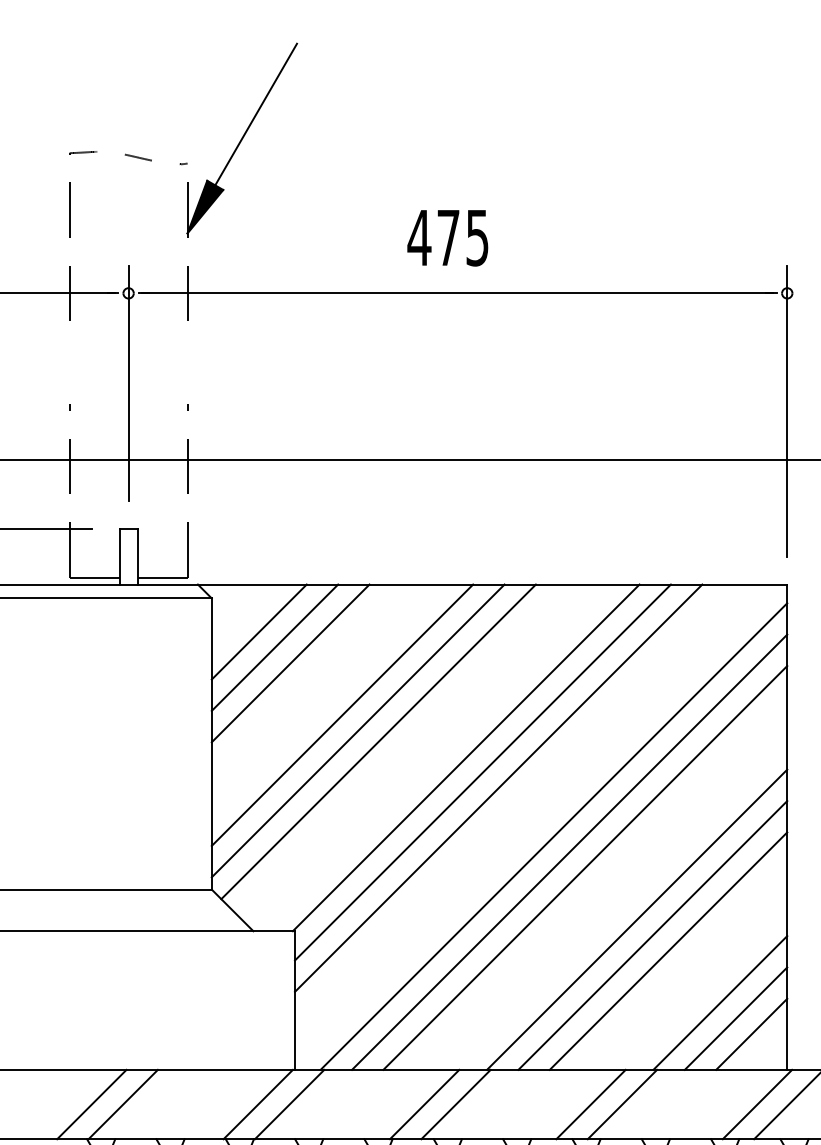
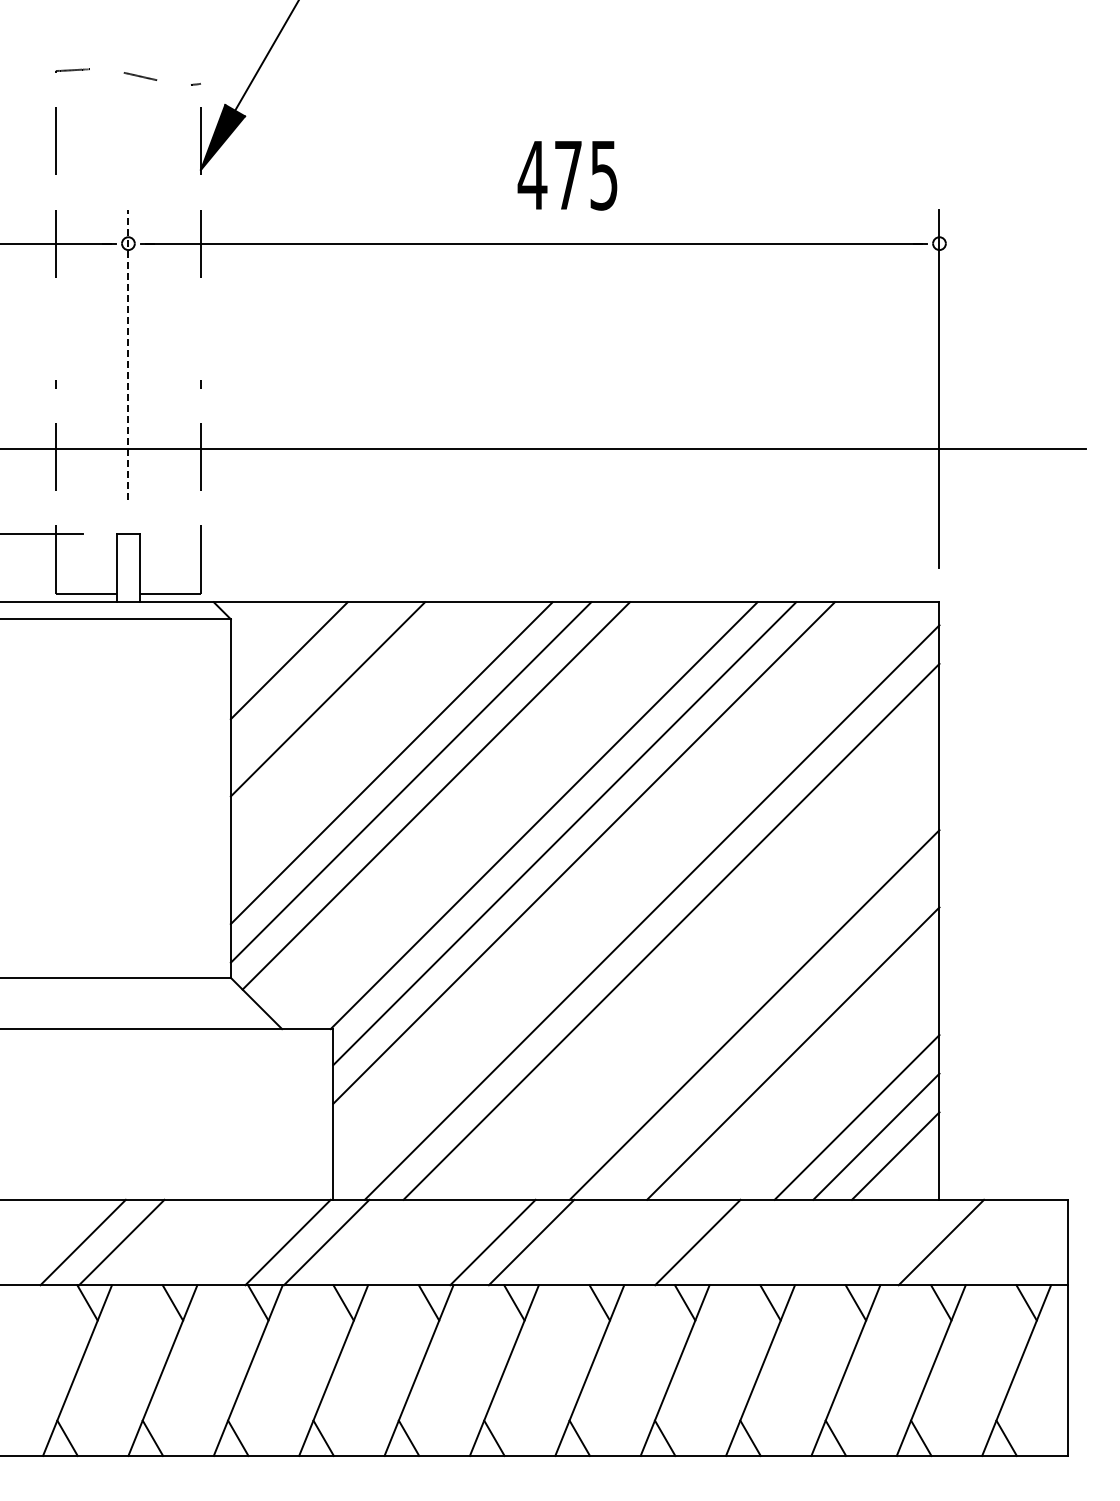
text: (447, 238) -> (567, 175), moved
line: (128, 383) -> (128, 354), solid -> dashed
line: (274, 647) -> (308, 679), removed
line: (585, 867) -> (690, 950), removed
line: (652, 934) -> (773, 1033), removed
line: (622, 1104) -> (736, 1242), removed
line: (757, 1104) -> (902, 1242), removed

